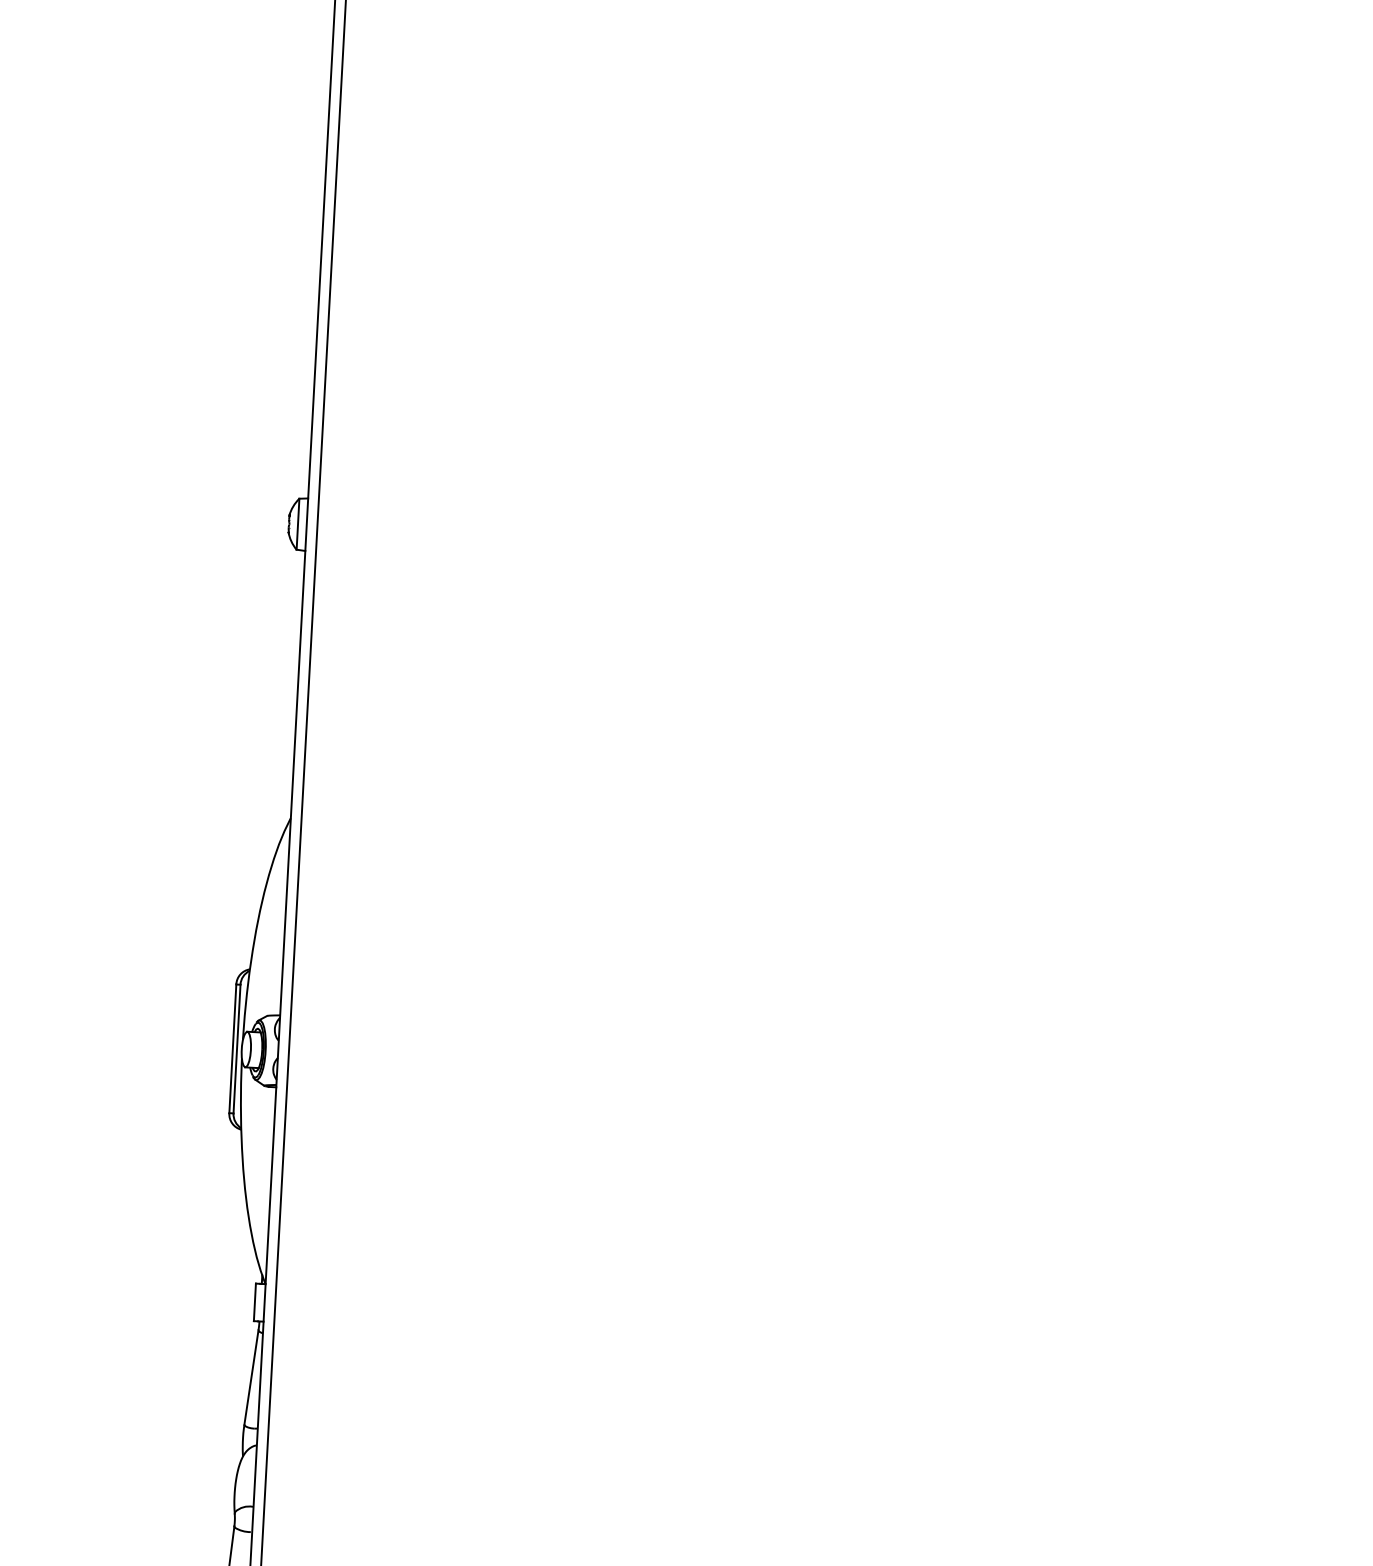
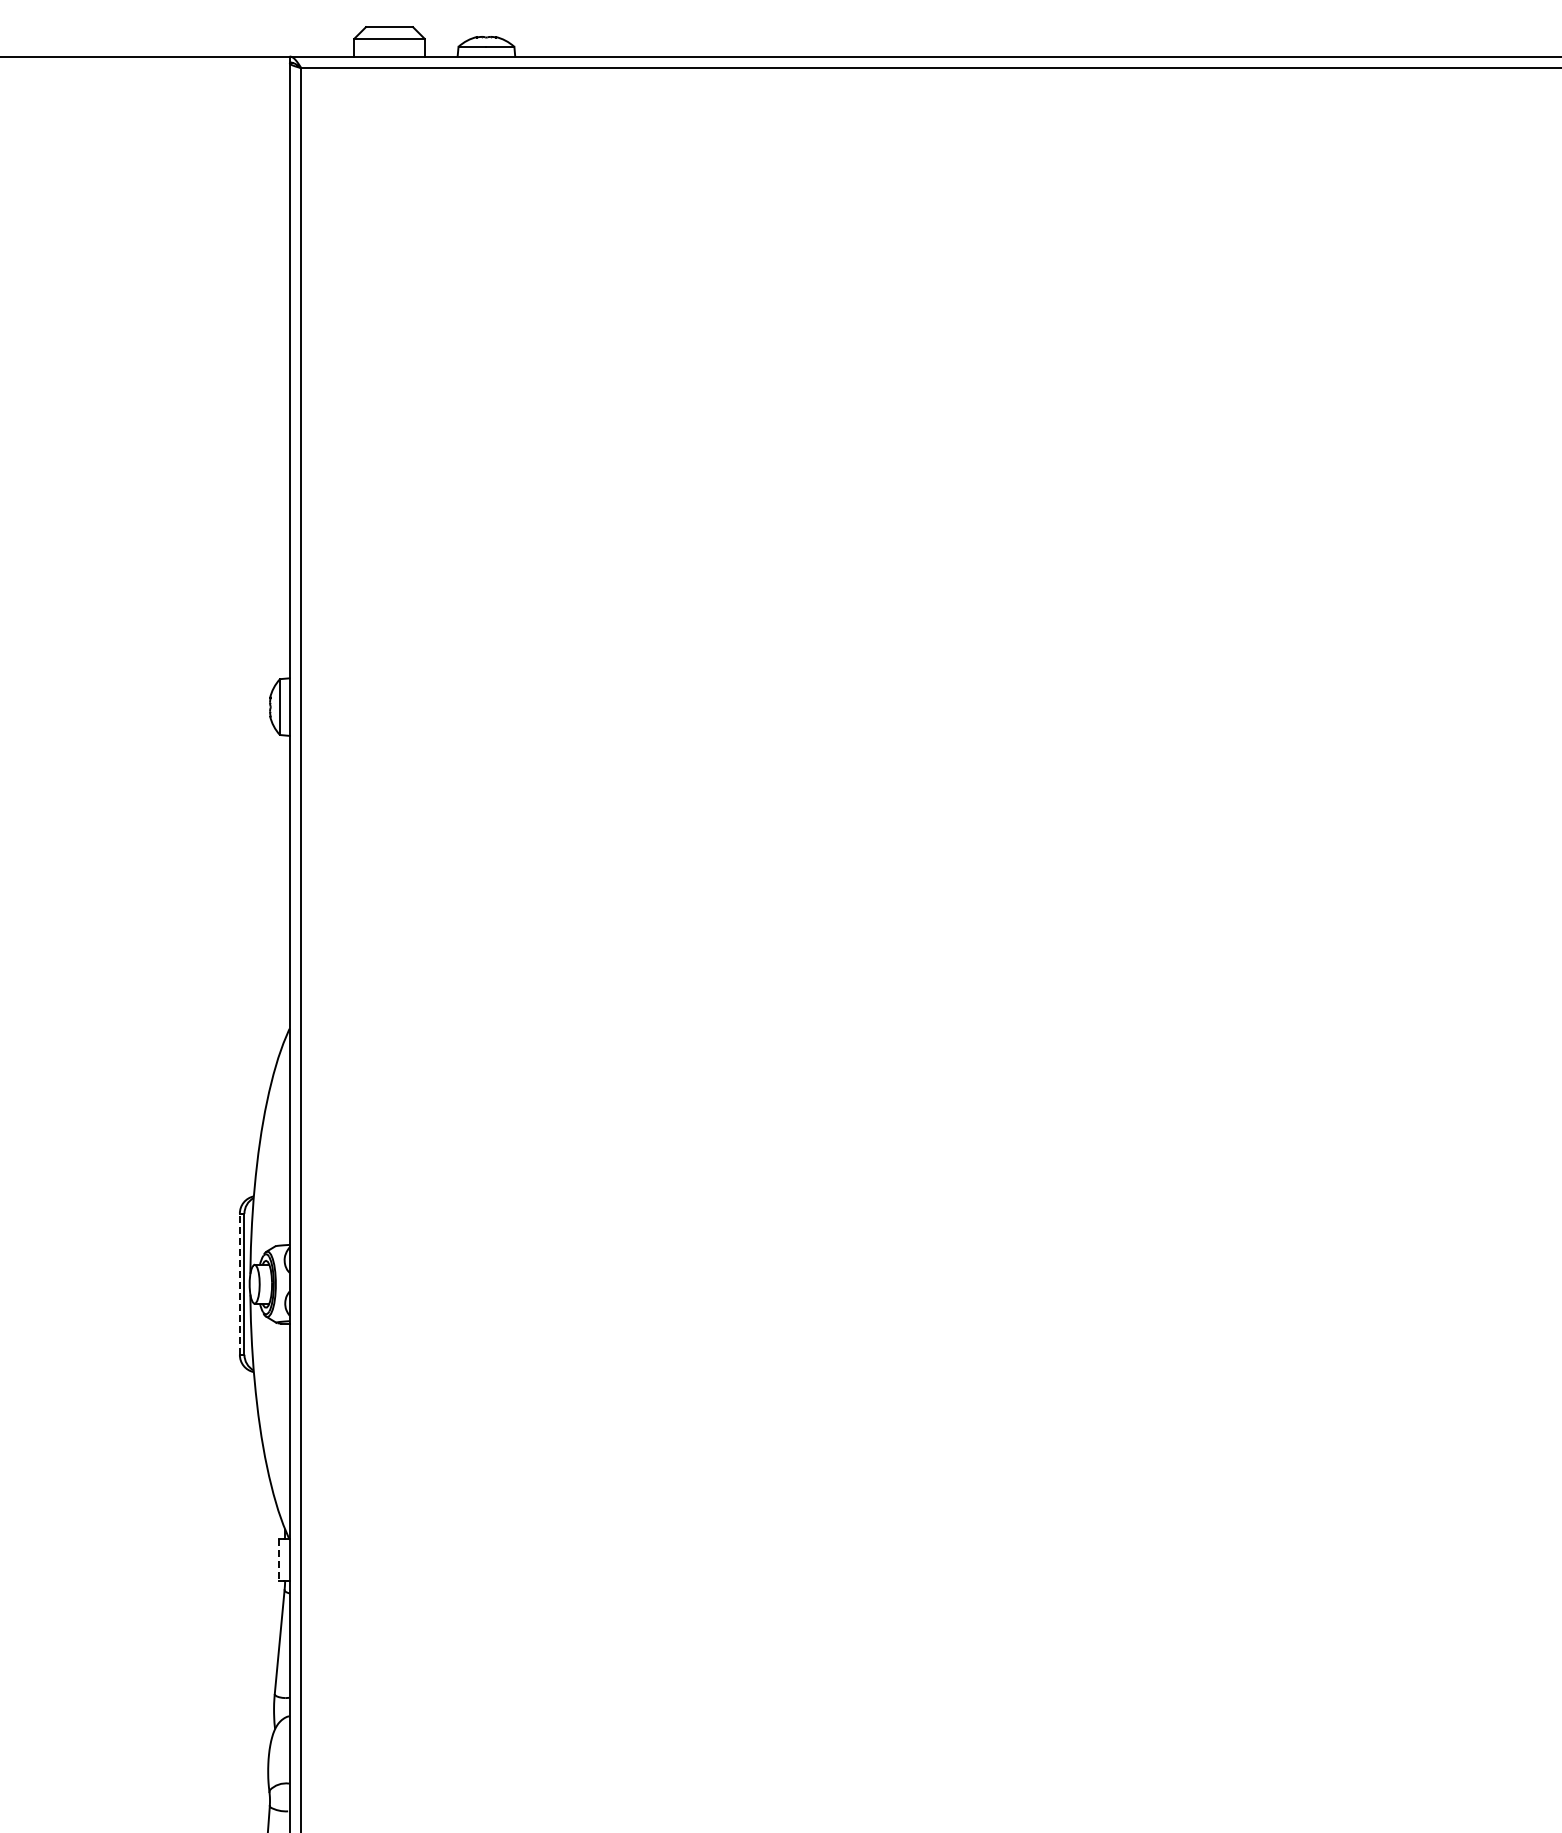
line: (232, 1048) -> (239, 1283), solid -> dashed
line: (255, 1302) -> (279, 1560), solid -> dashed

